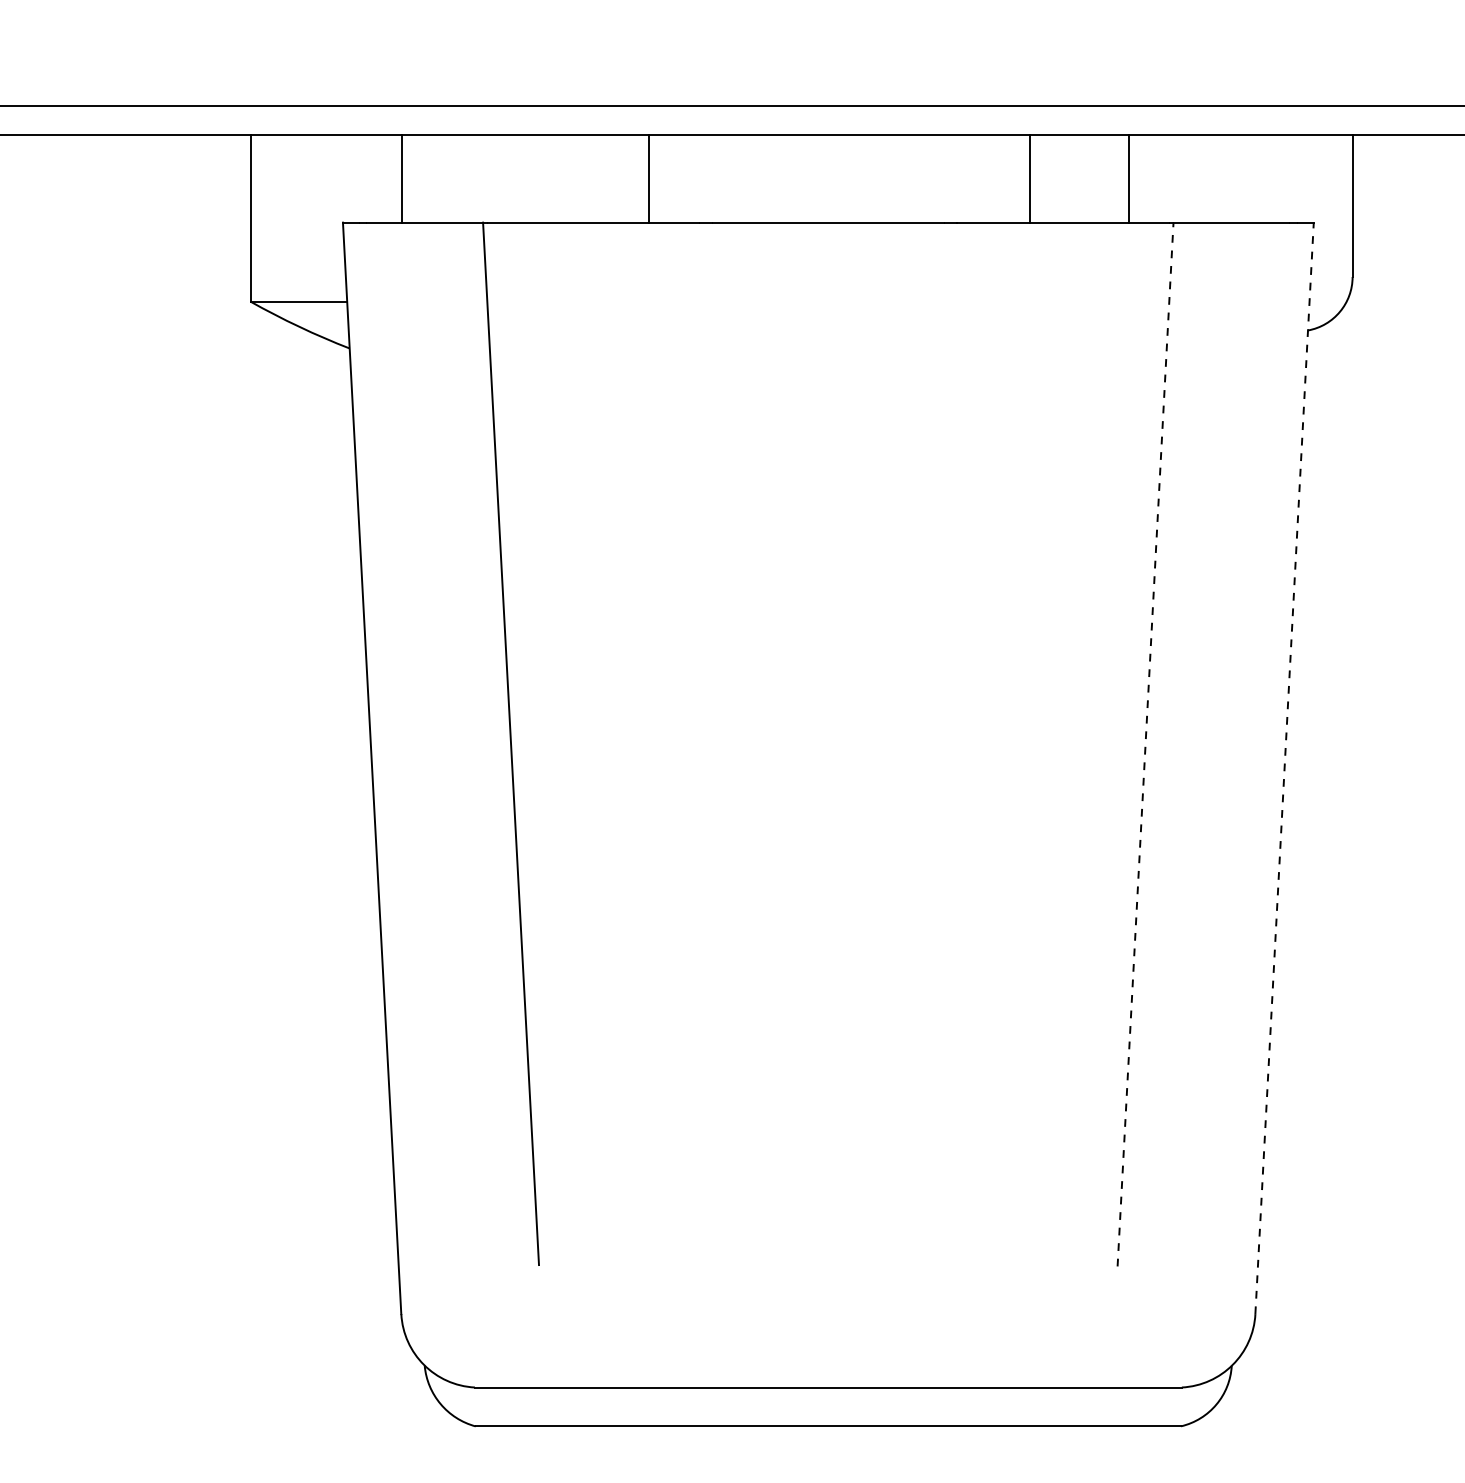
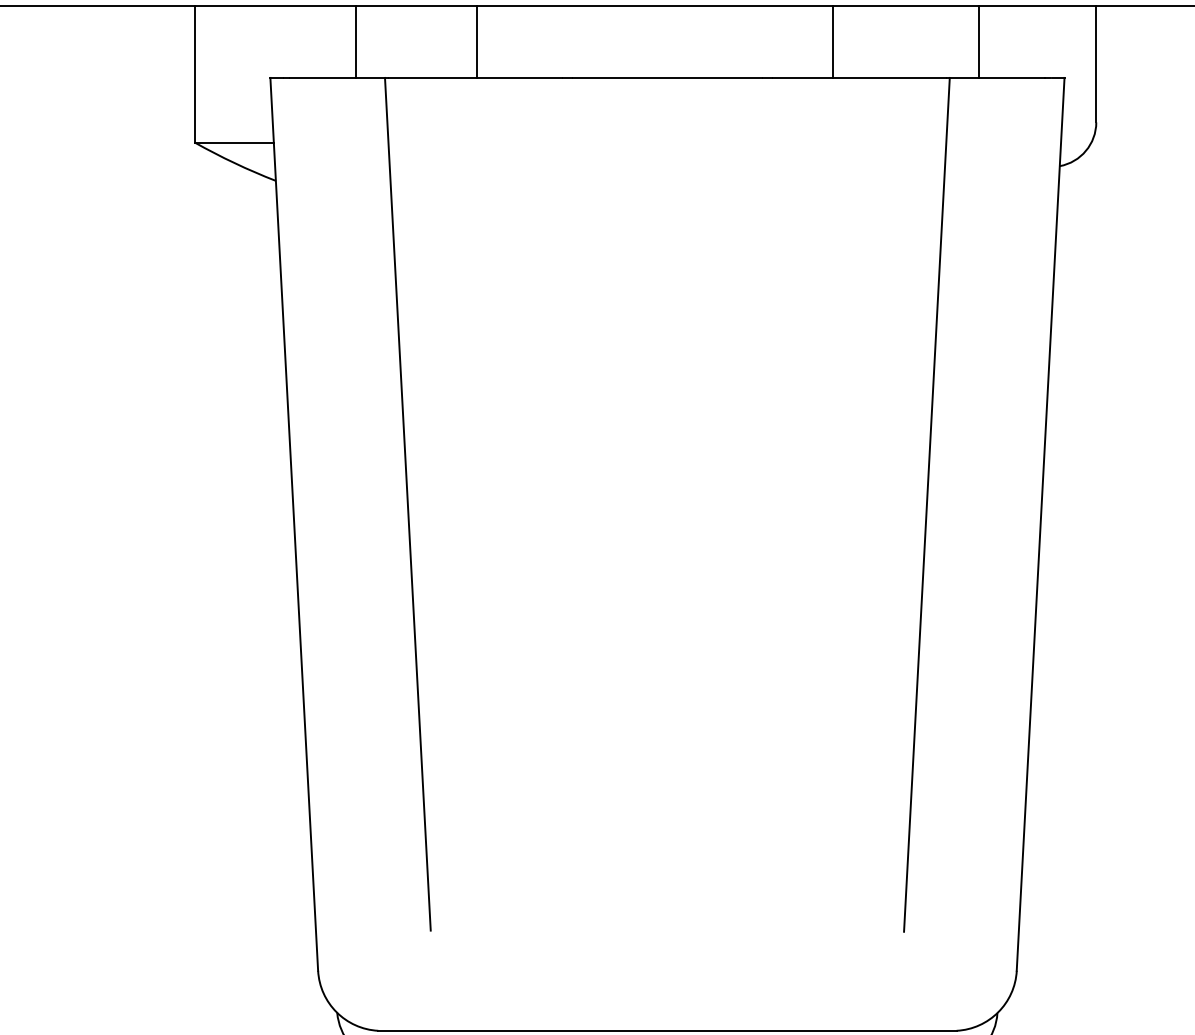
line: (401, 178) -> (355, 41), moved
line: (649, 178) -> (476, 41), moved
line: (1128, 178) -> (978, 41), moved
line: (1145, 744) -> (926, 504), dashed -> solid
line: (1284, 768) -> (1040, 524), dashed -> solid

